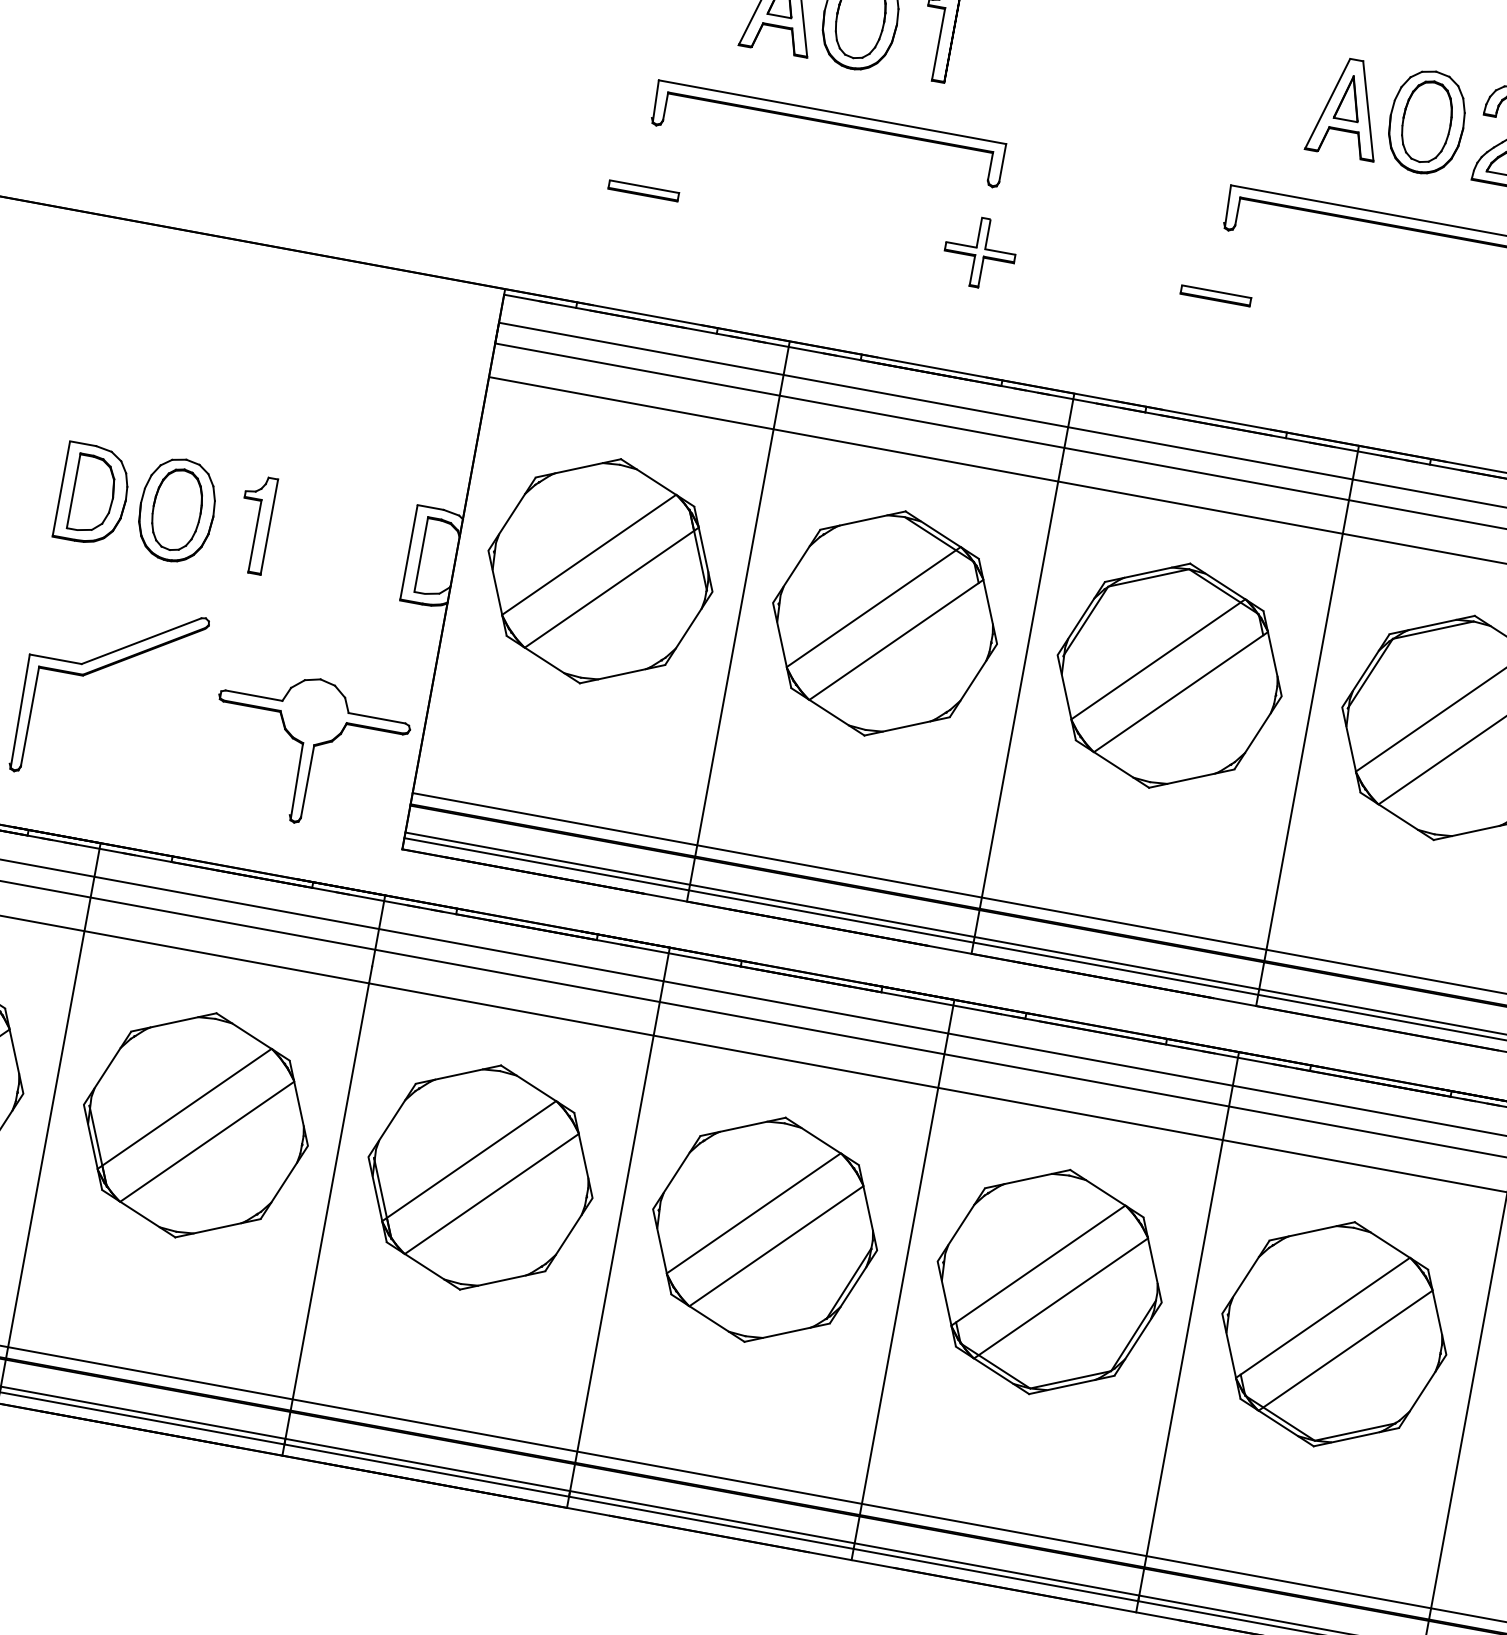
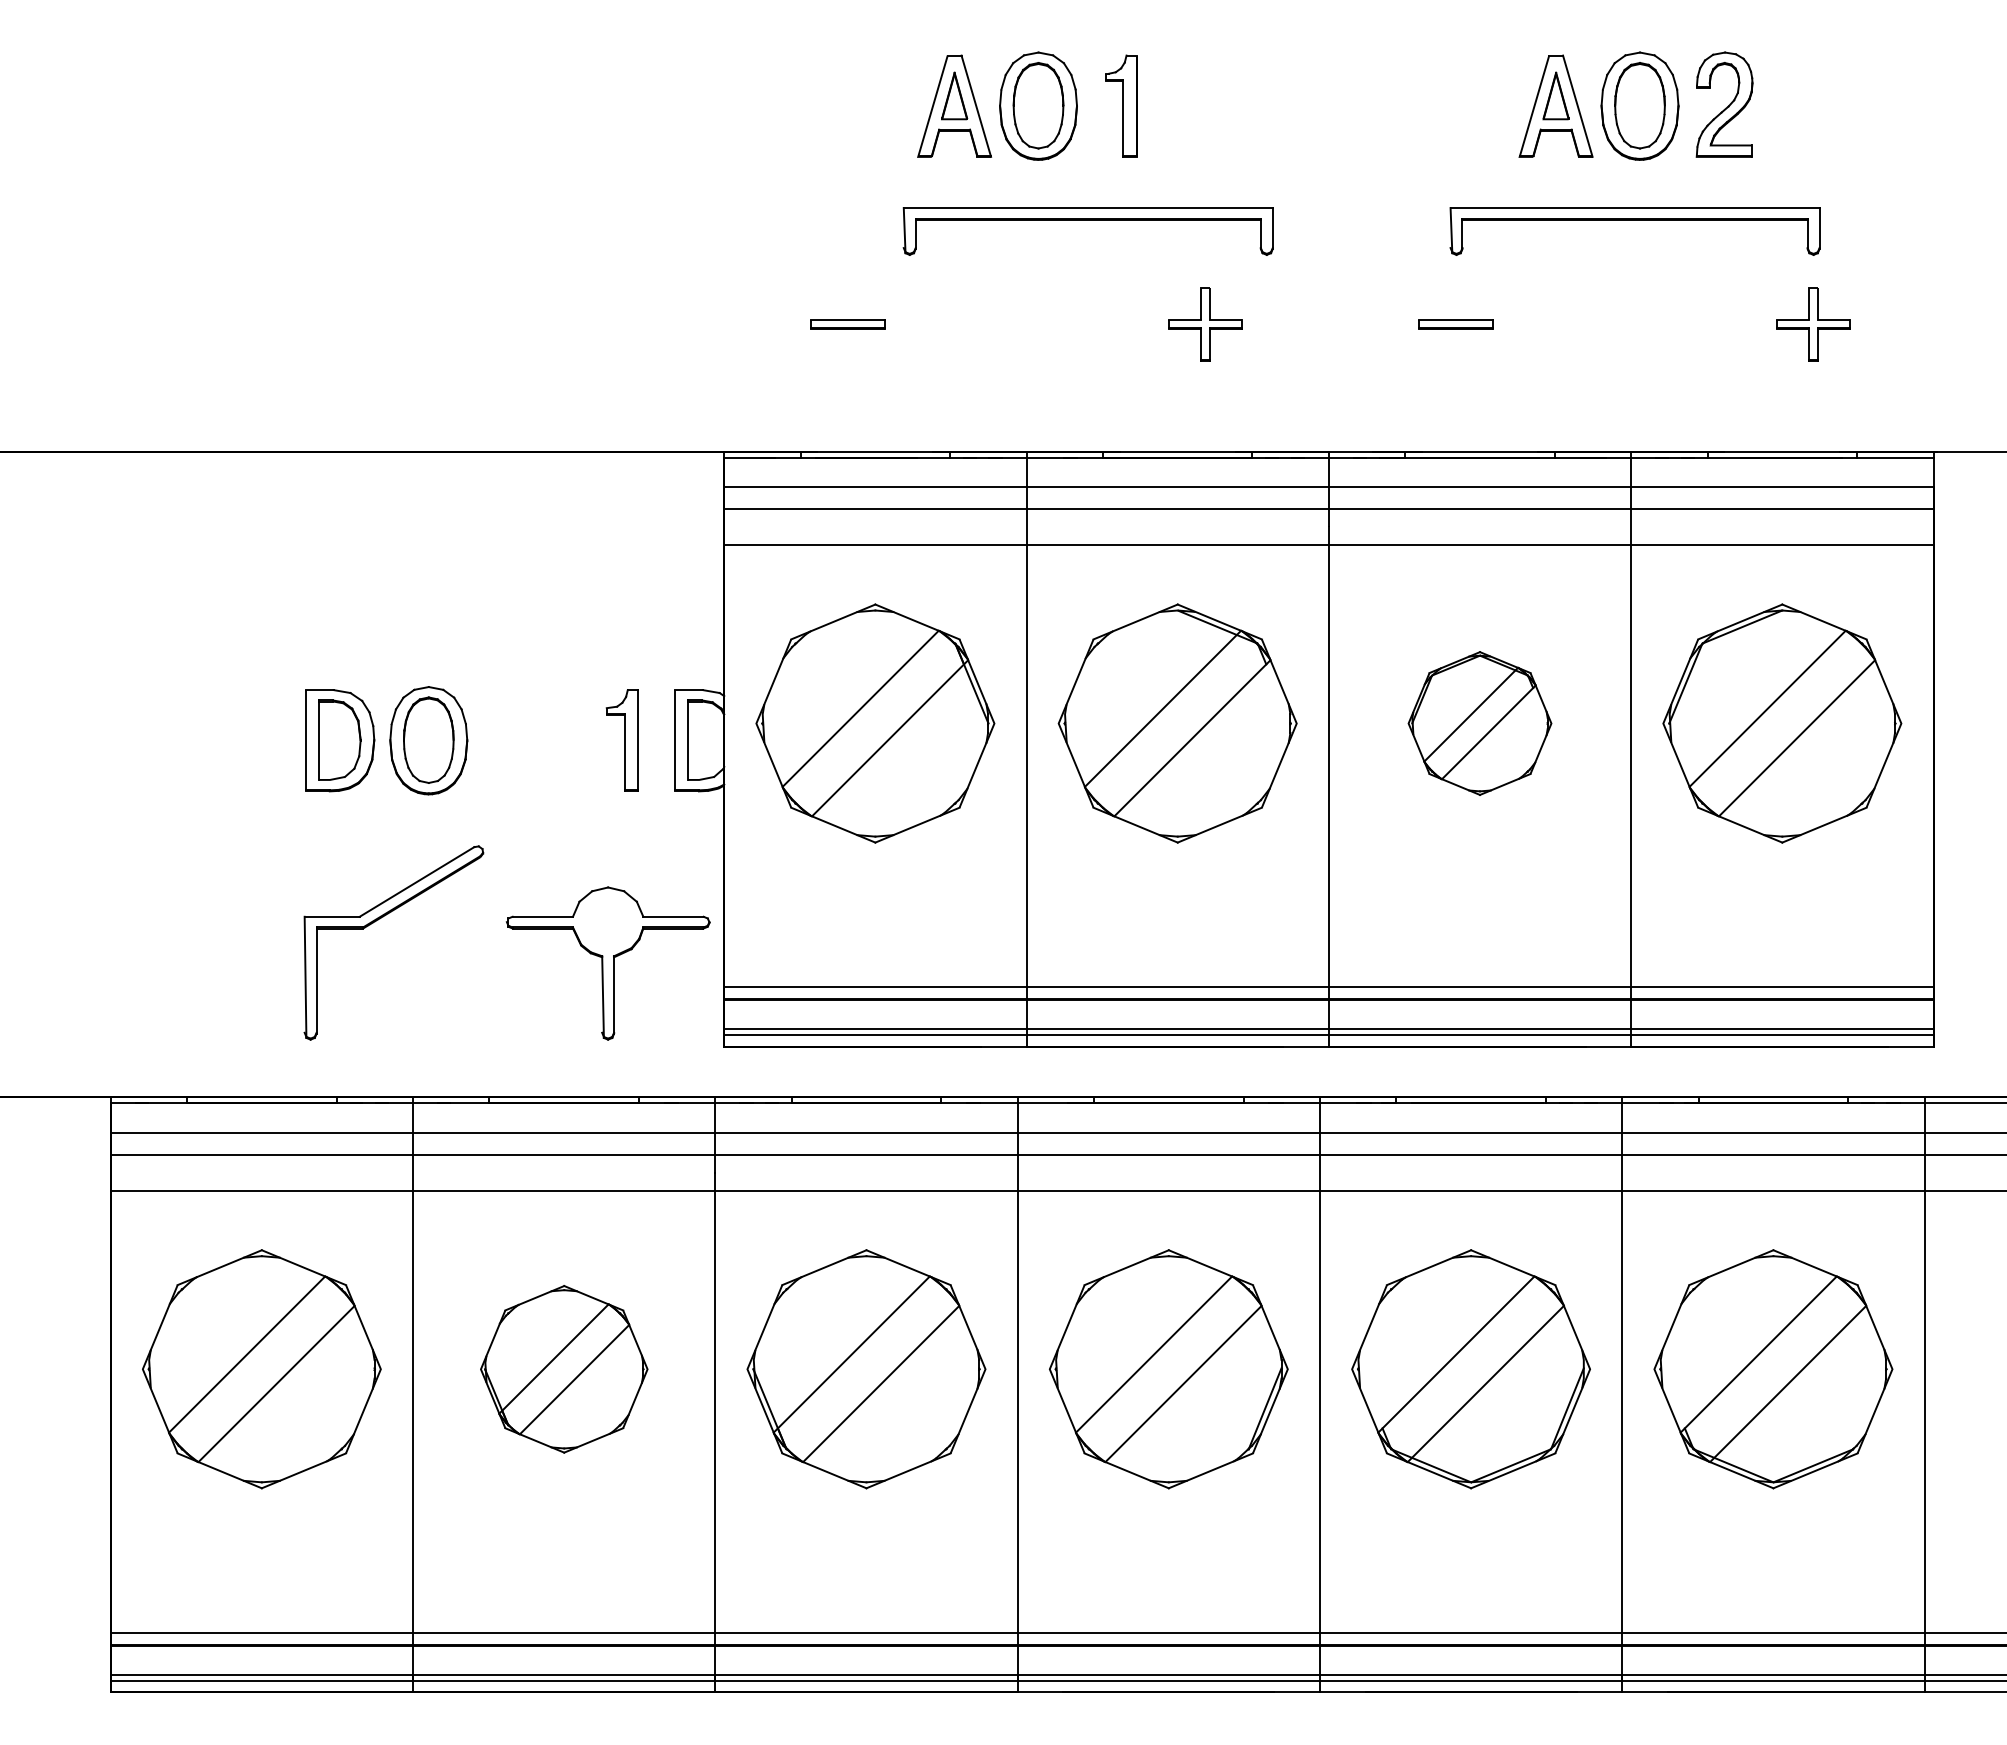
part: (829, 123) -> (1087, 220), moved
part: (254, 524) -> (621, 740), moved
part: (1169, 675) -> (1479, 723), size x0.6
part: (196, 1125) -> (564, 1369), size x0.7

